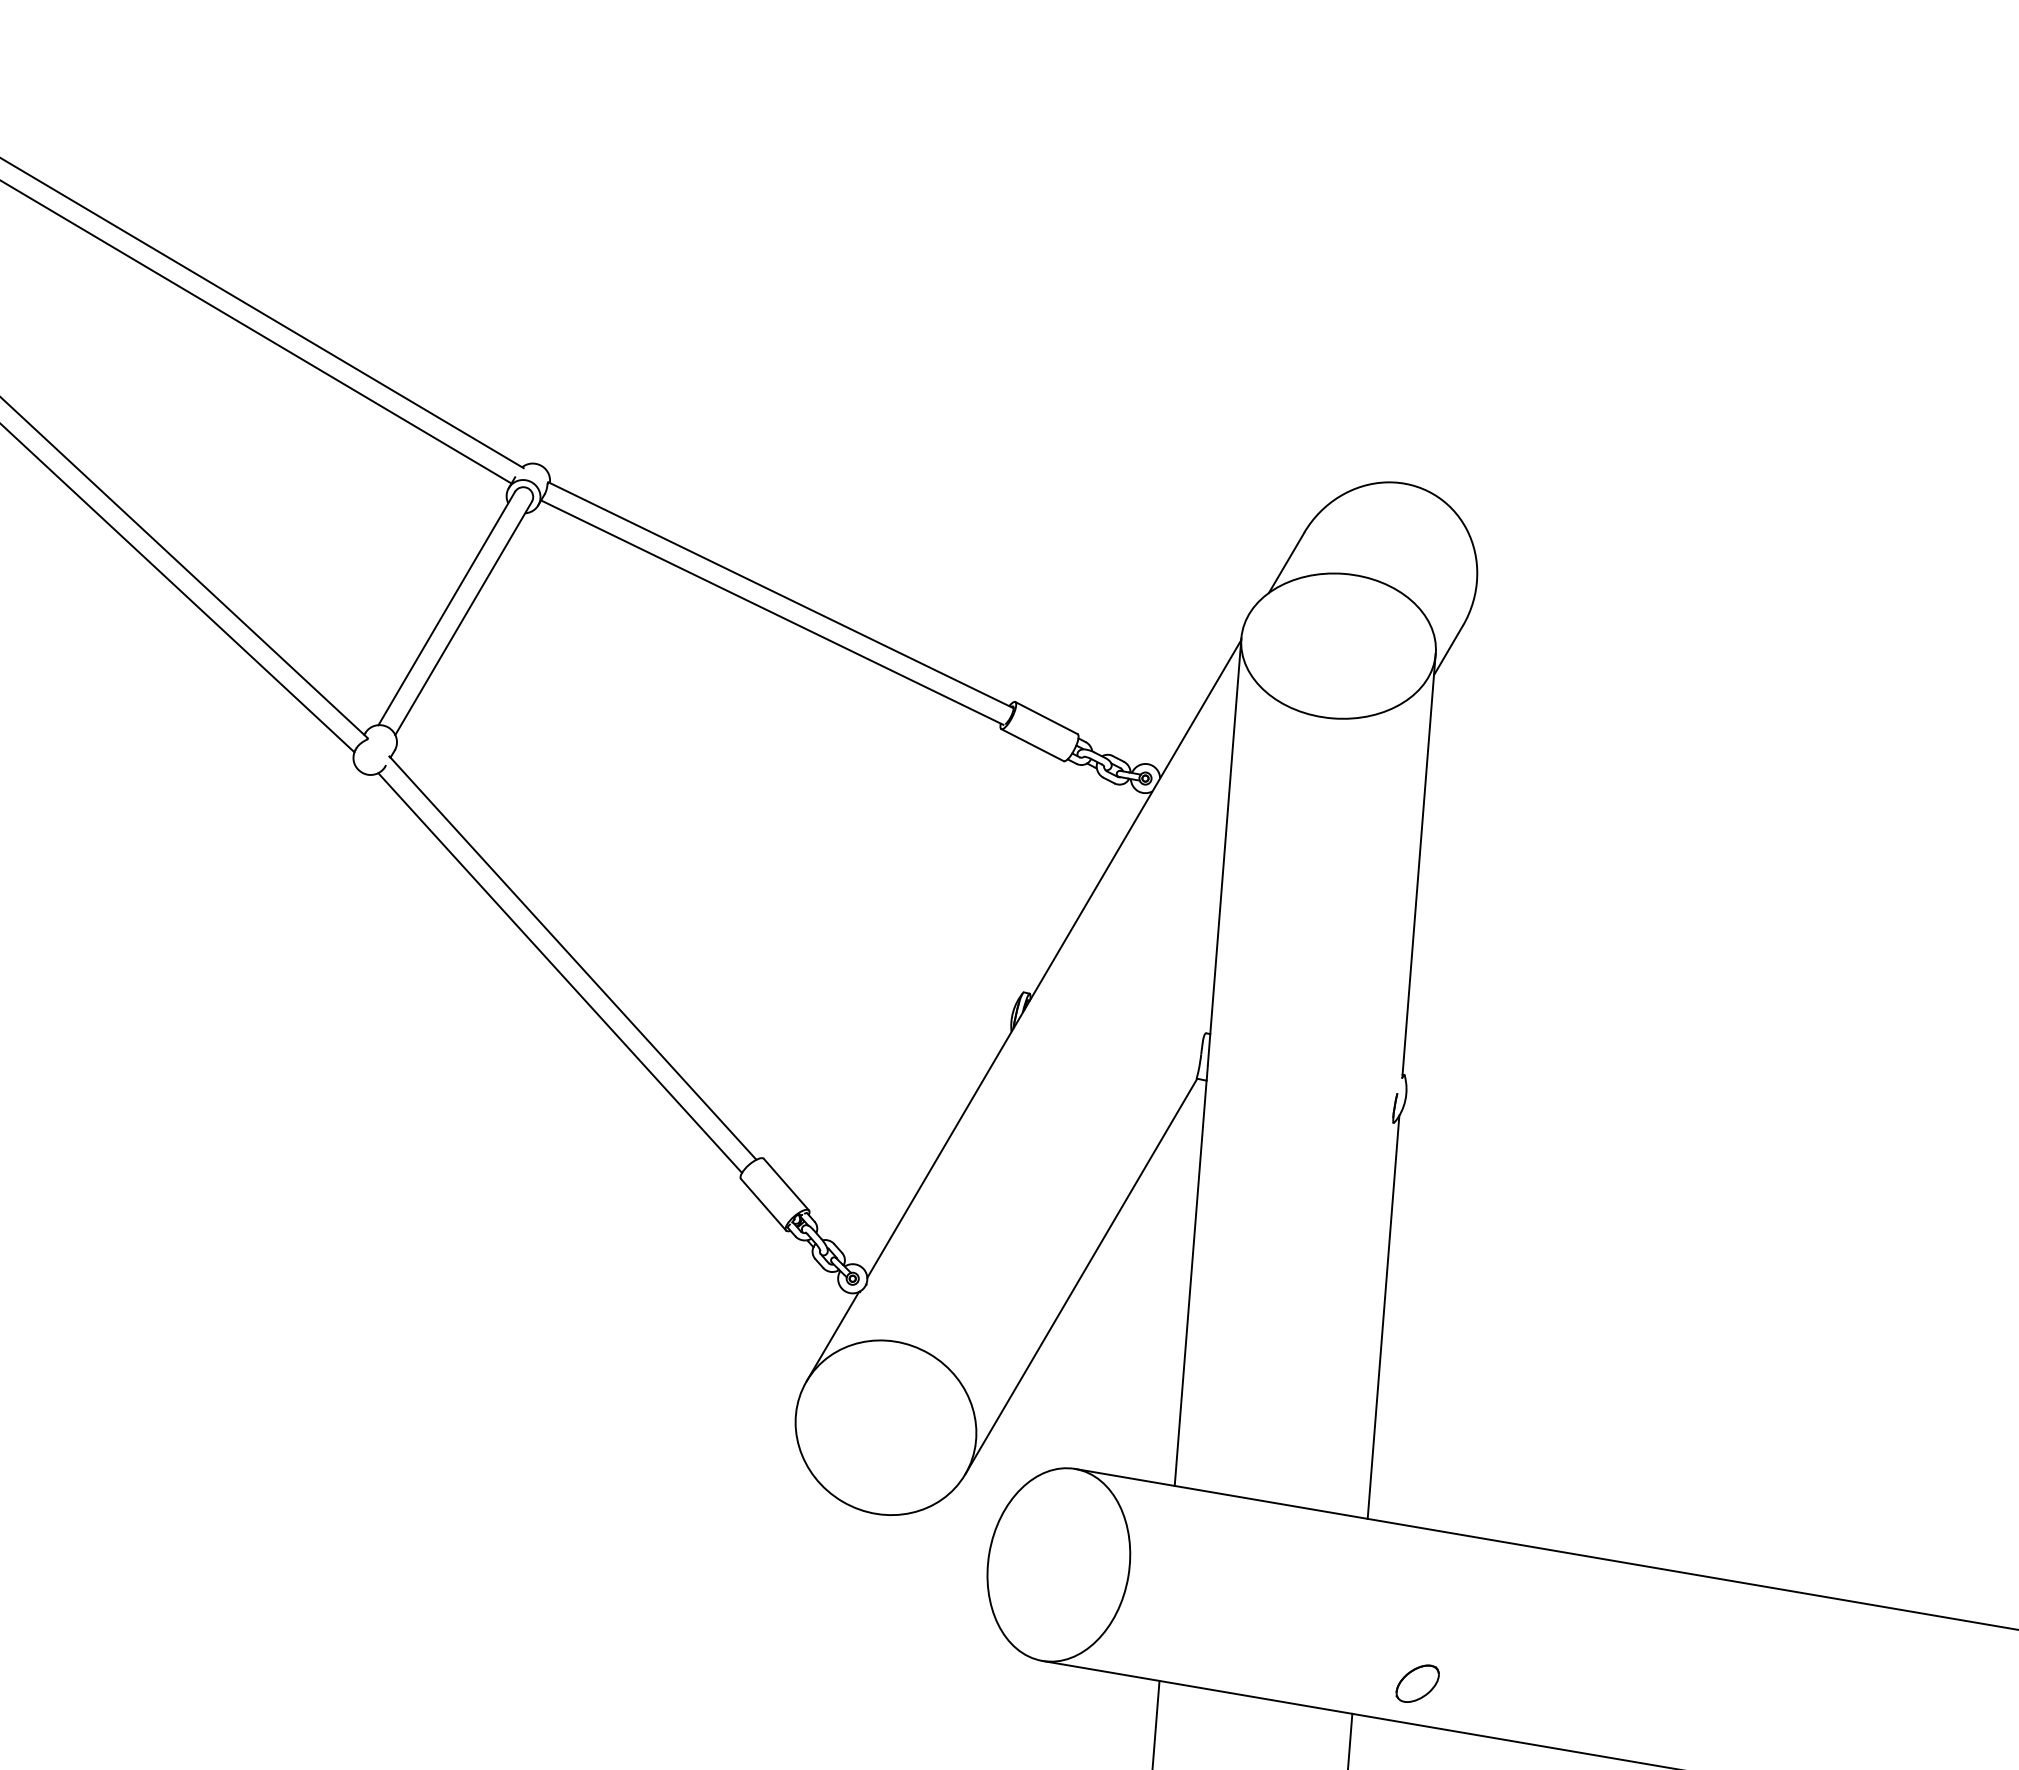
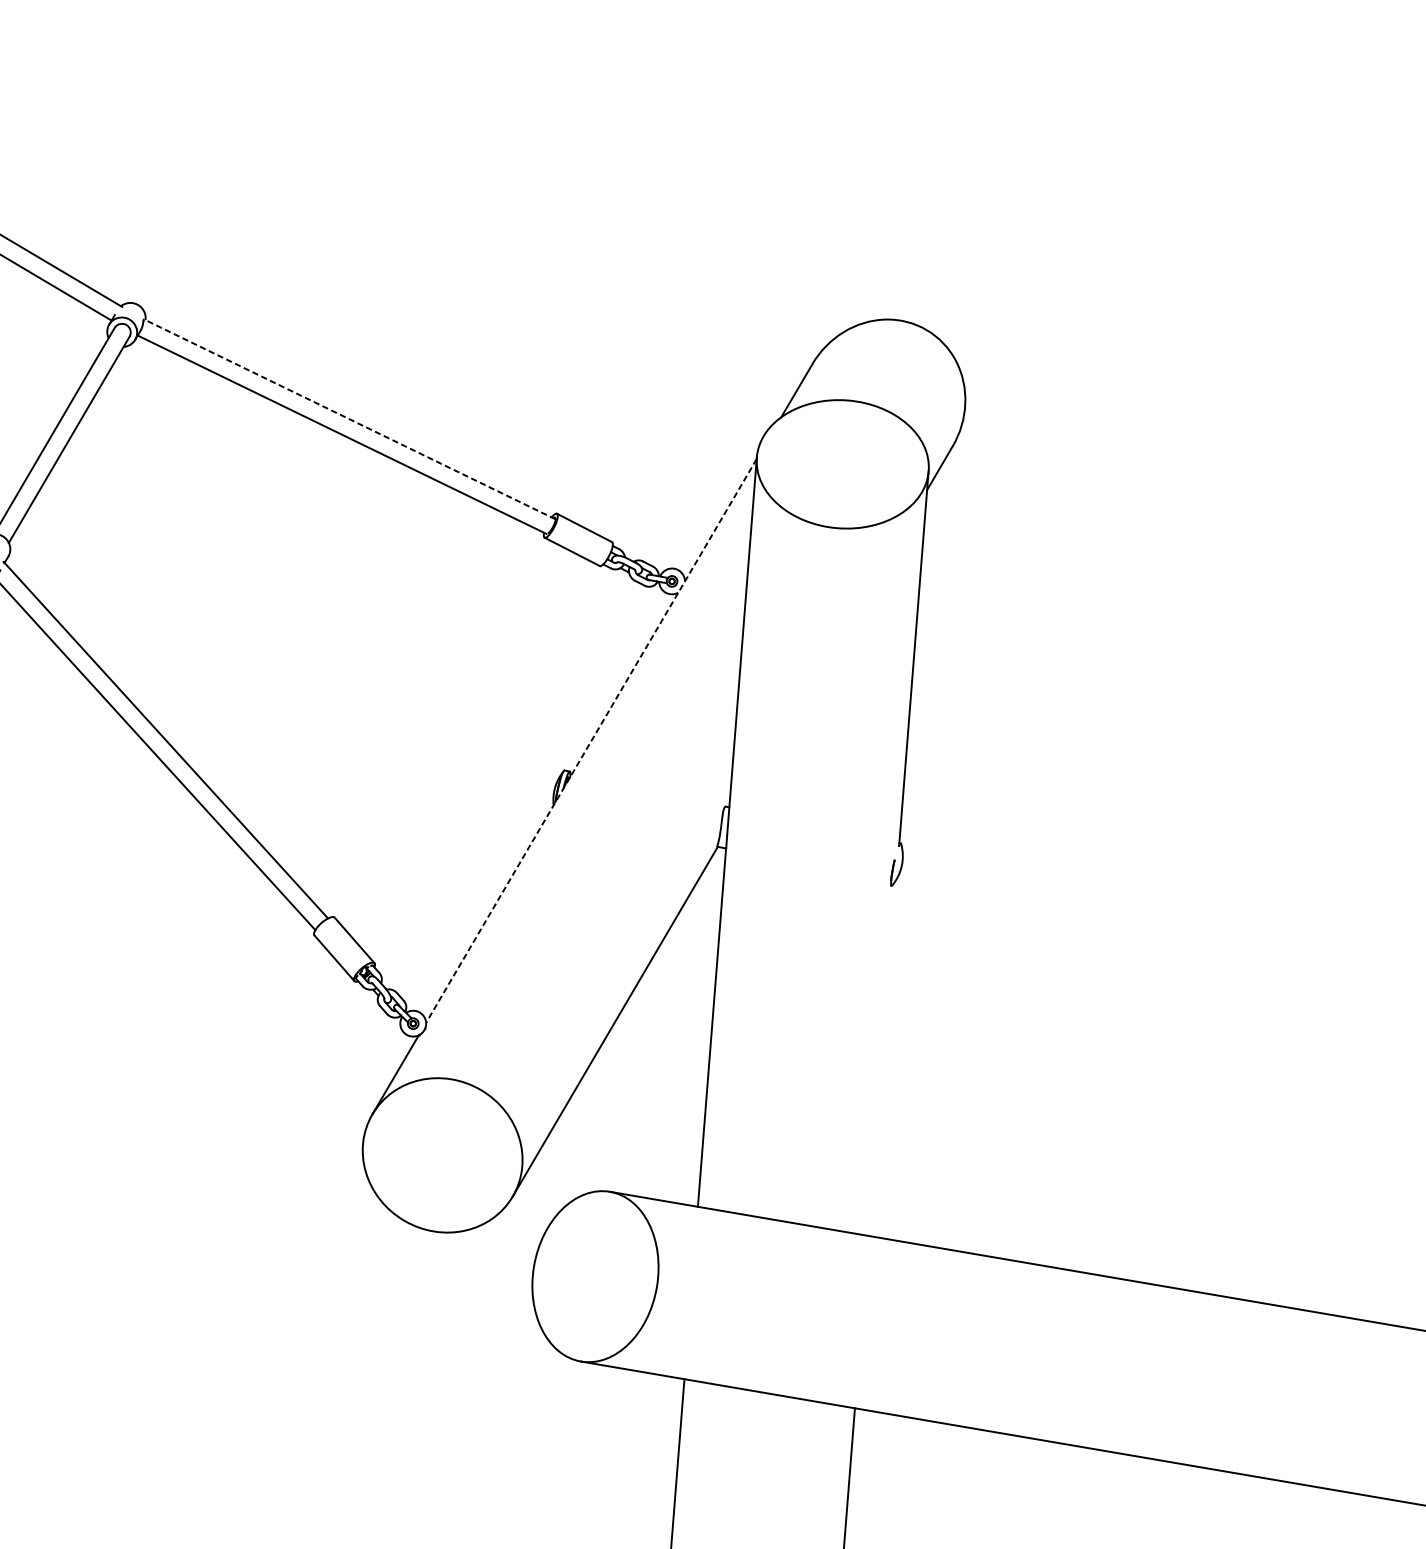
line: (781, 595) -> (350, 419), solid -> dashed
line: (1054, 959) -> (591, 741), solid -> dashed
line: (1383, 1316) -> (882, 1057), removed
part: (1417, 1683) -> (912, 1381), removed

